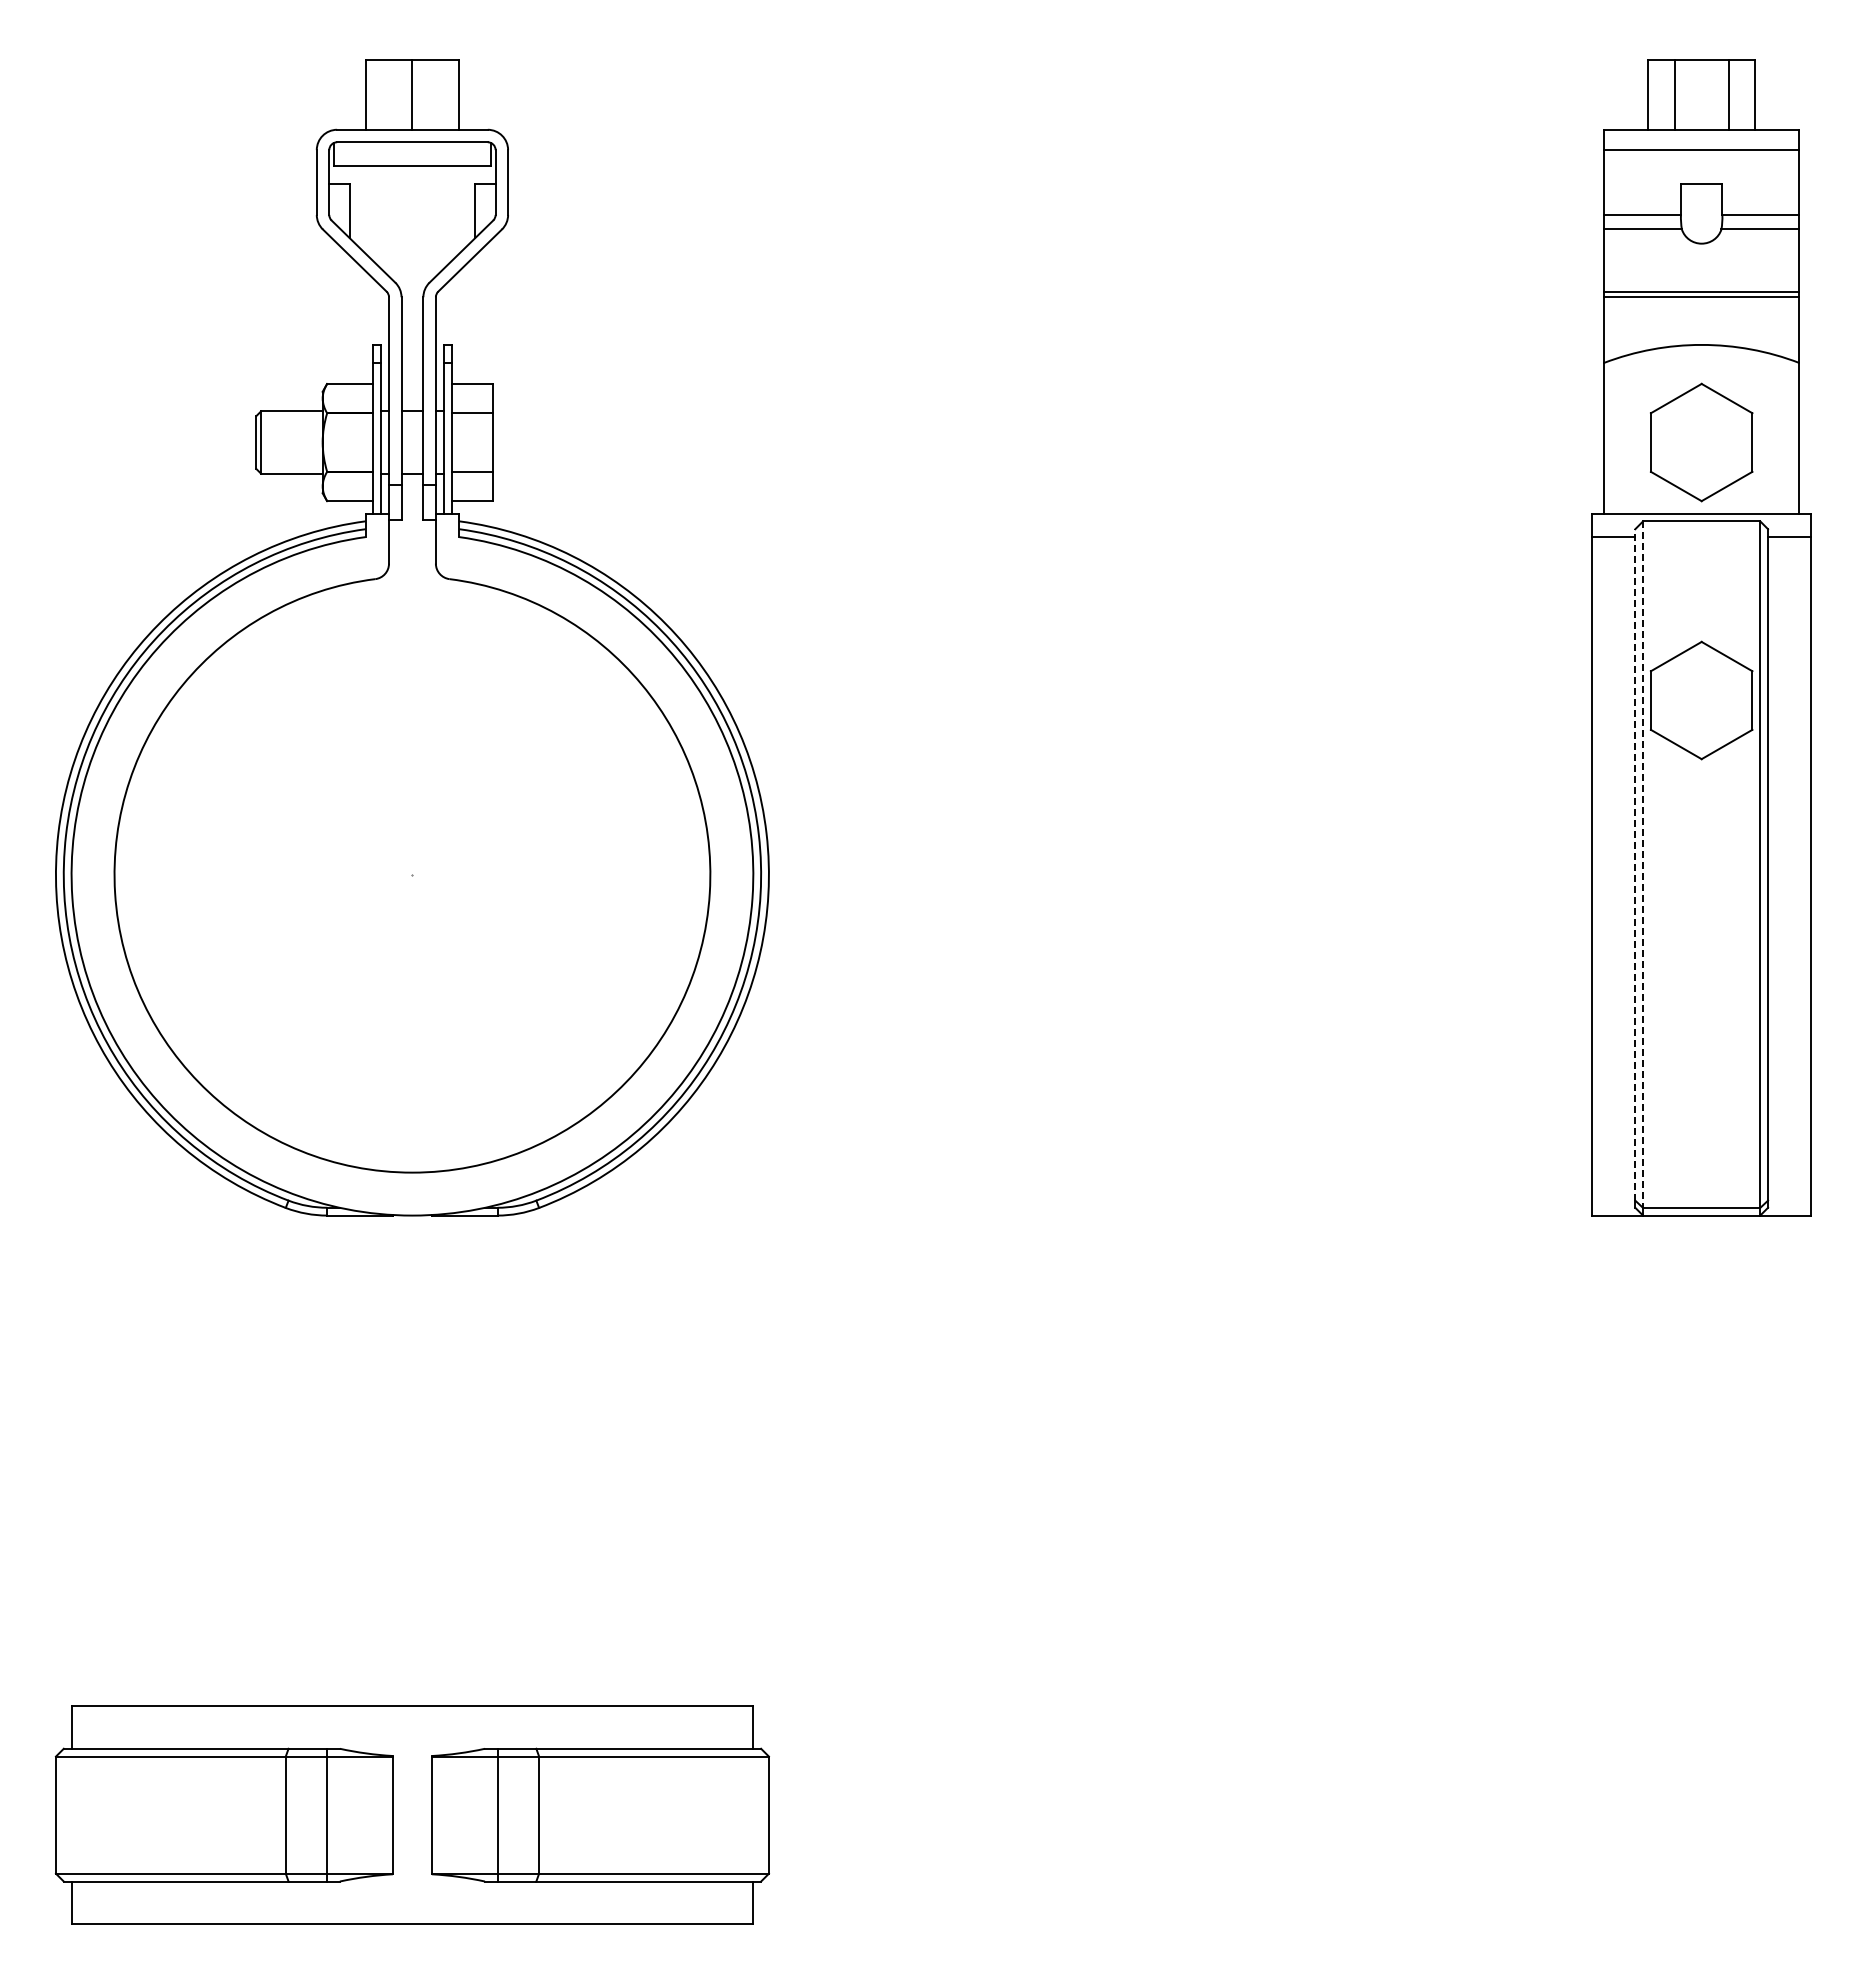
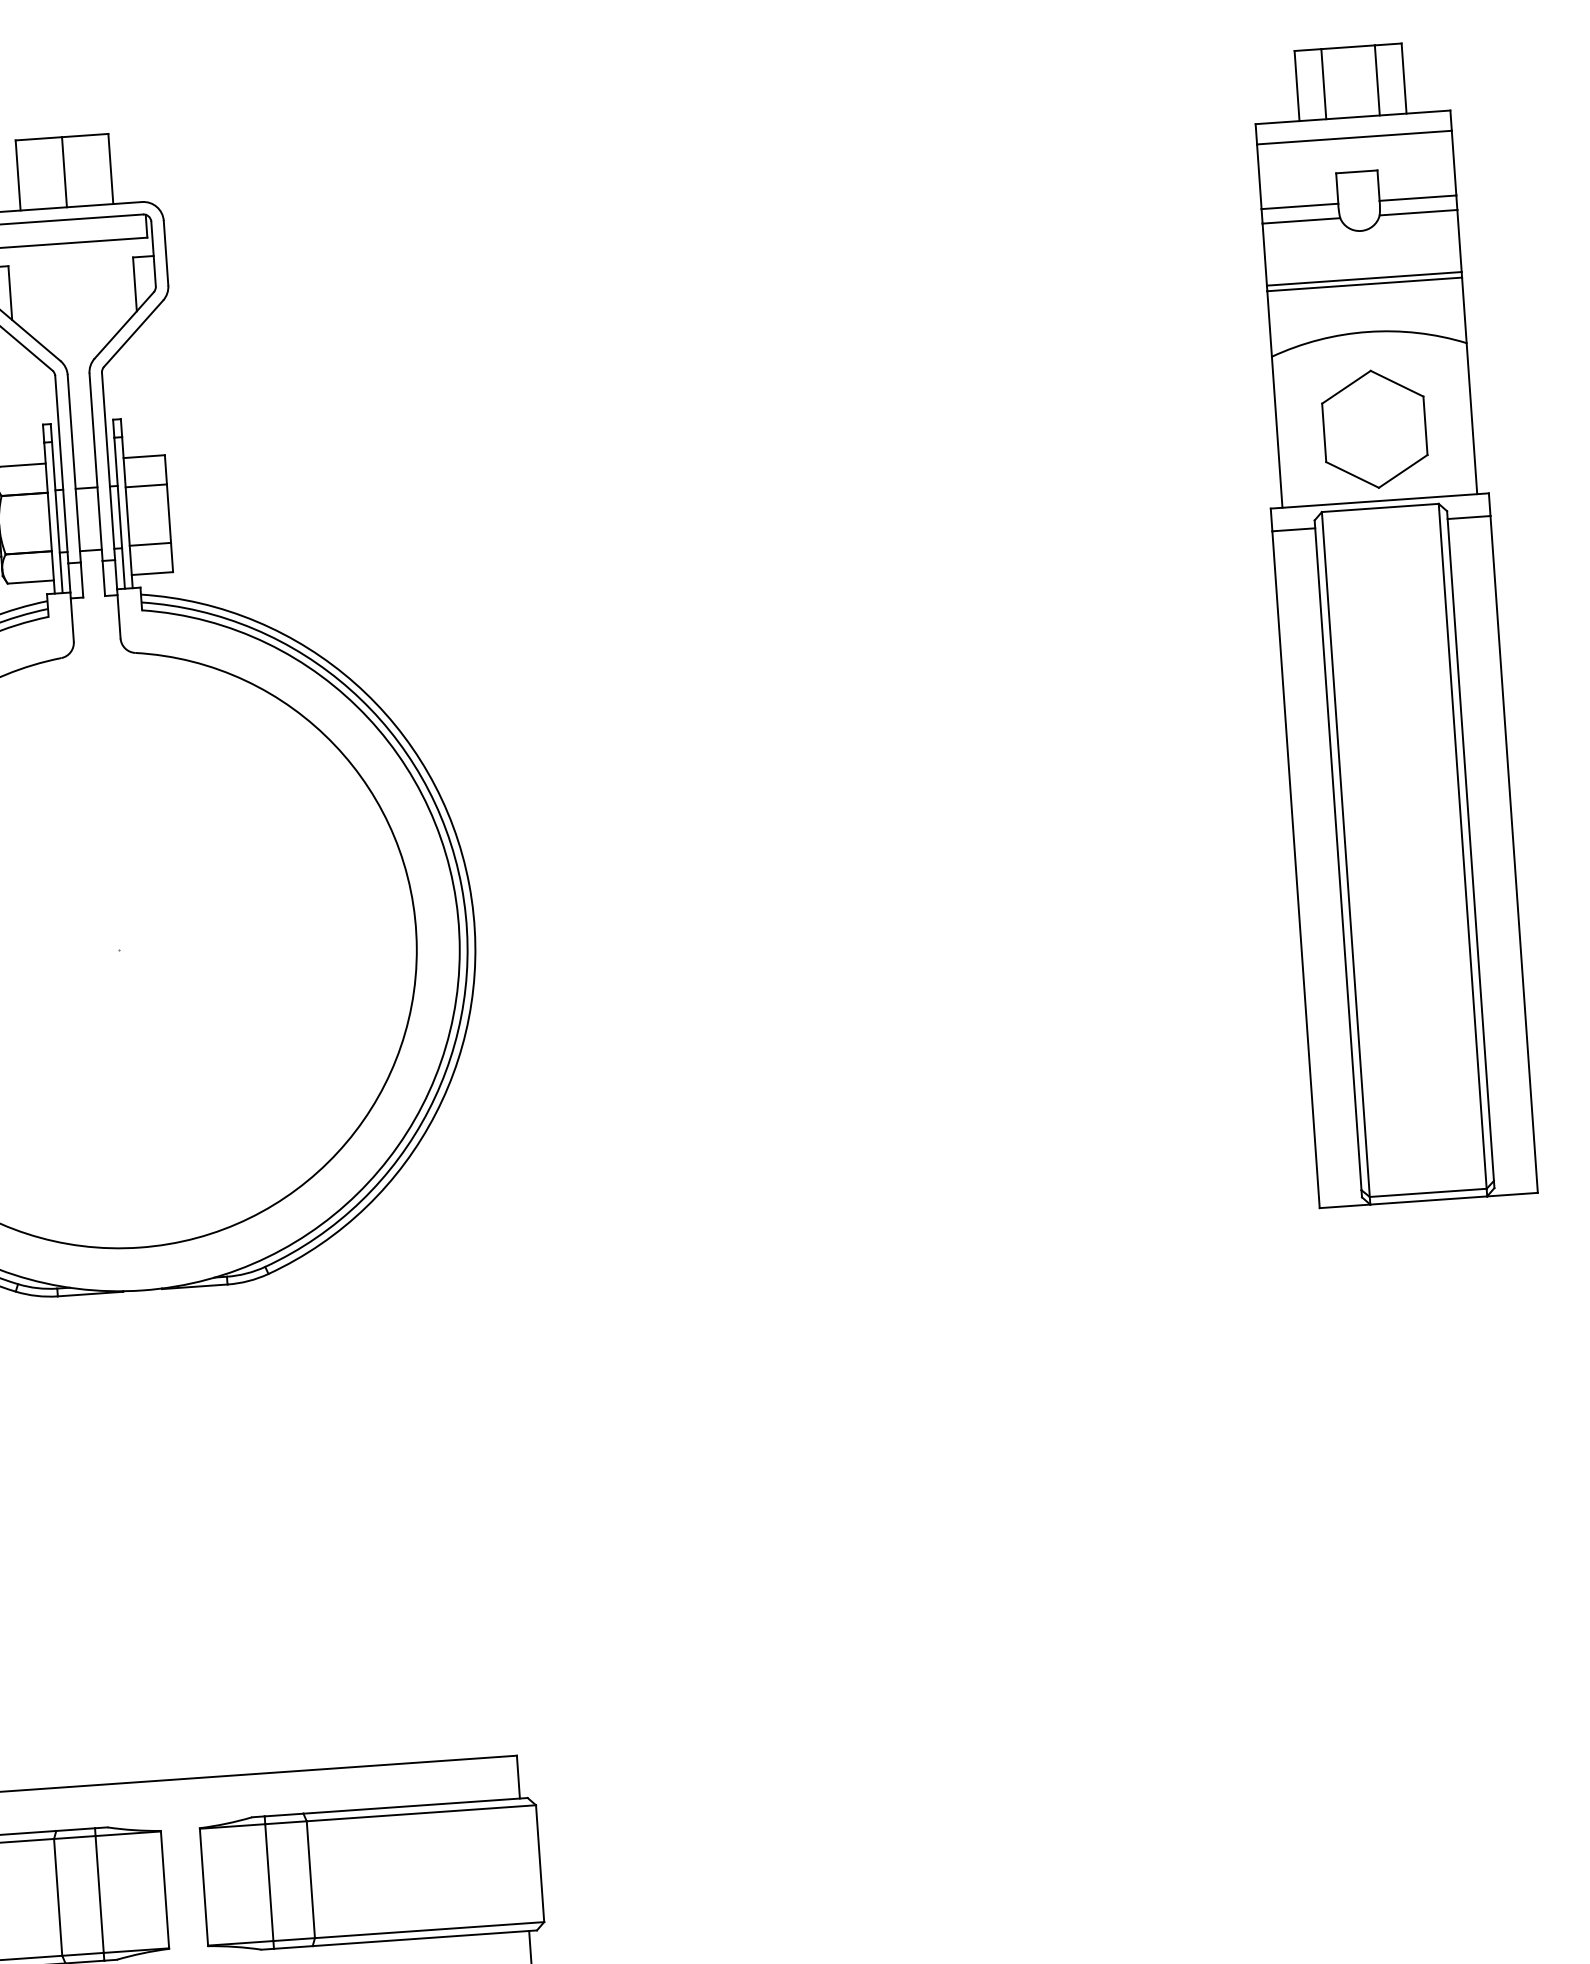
part: (1701, 700) -> (1392, 686), removed
line: (1635, 864) -> (1338, 854), dashed -> solid
line: (1643, 865) -> (1346, 855), dashed -> solid

